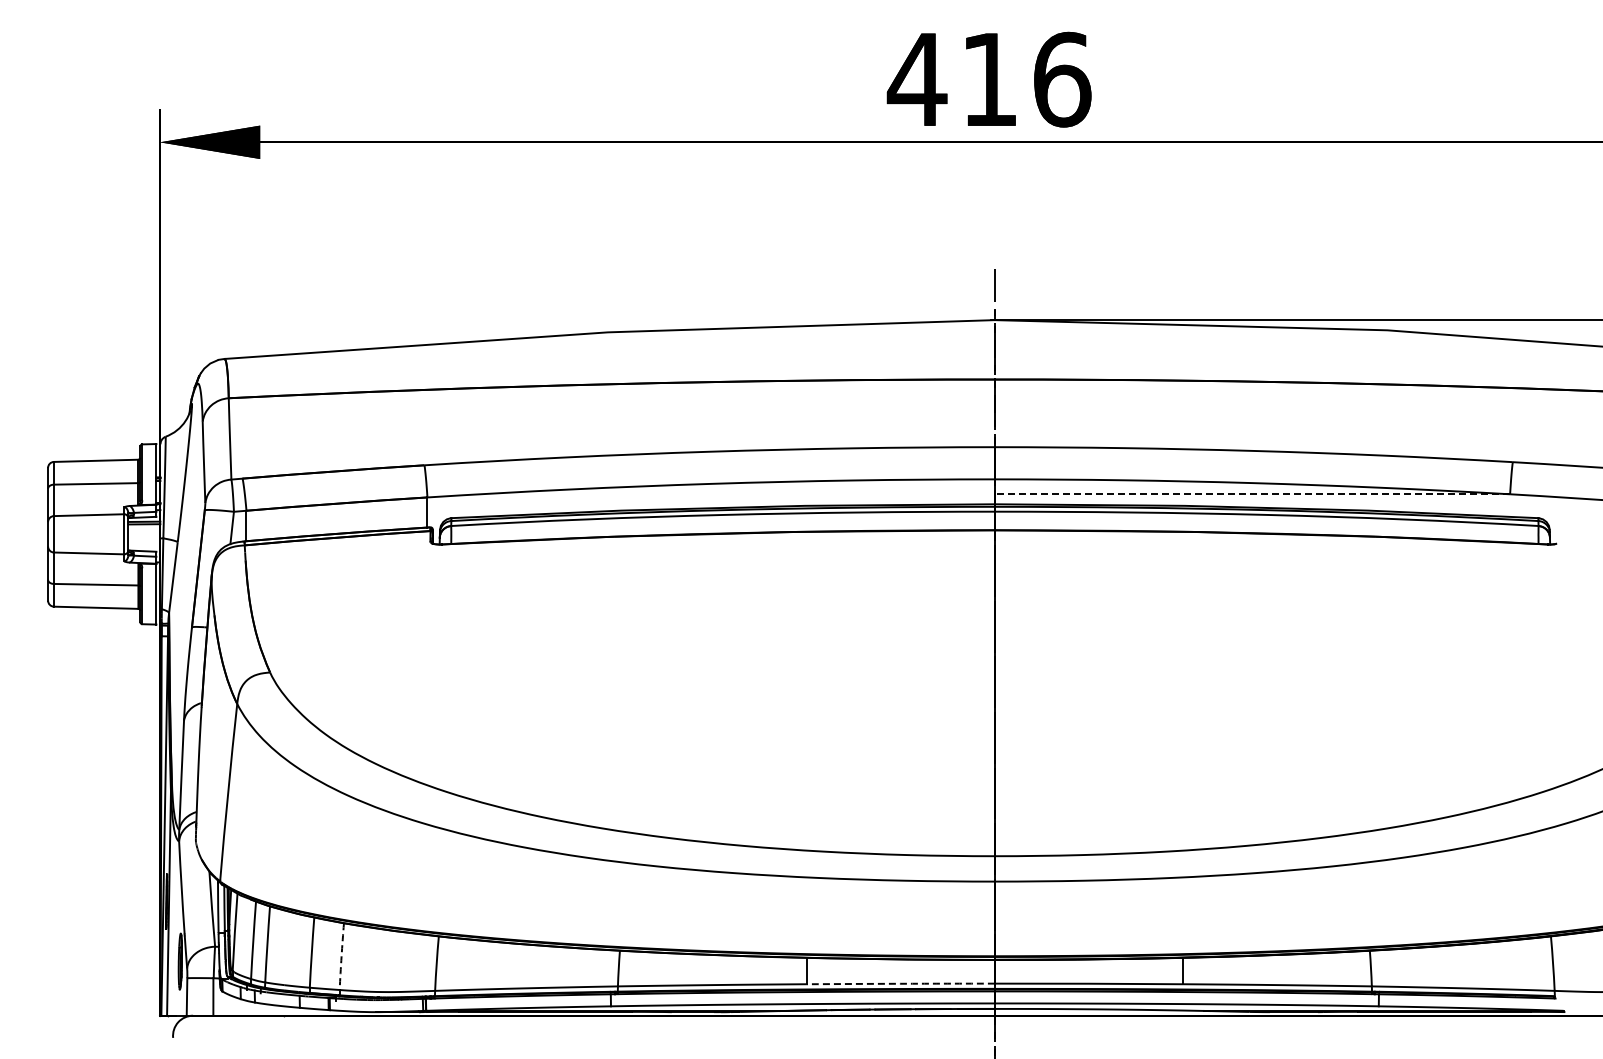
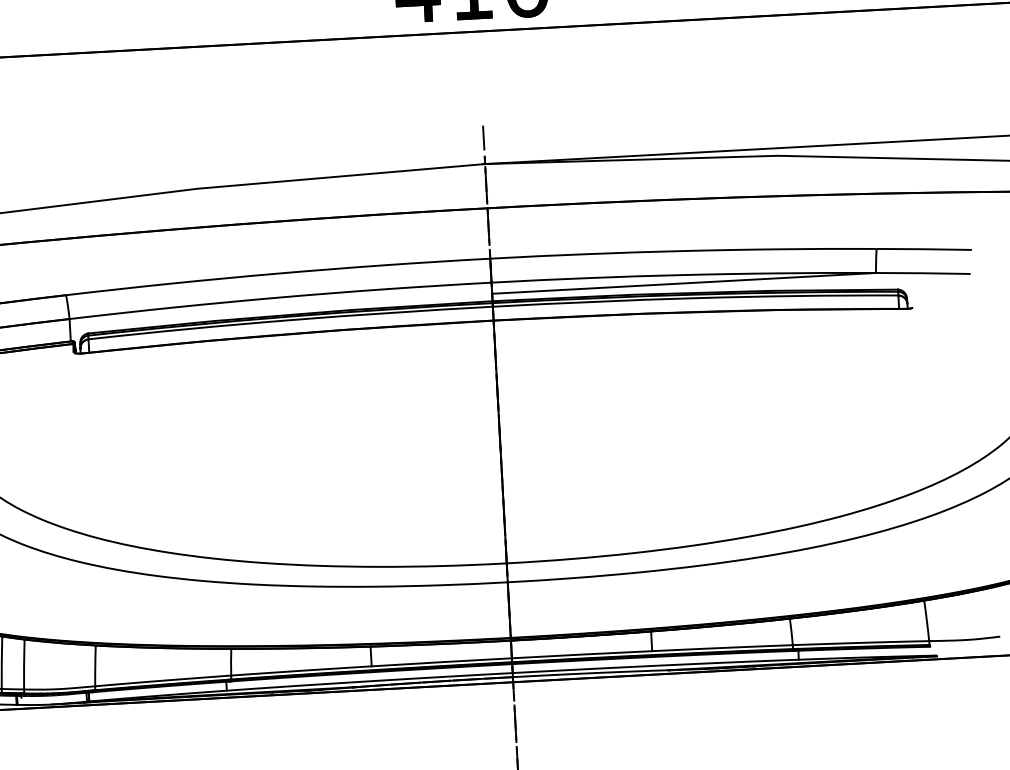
line: (1252, 494) -> (684, 283), dashed -> solid
arc: (341, 956) -> (24, 664), dashed -> solid
arc: (900, 983) -> (441, 662), dashed -> solid

